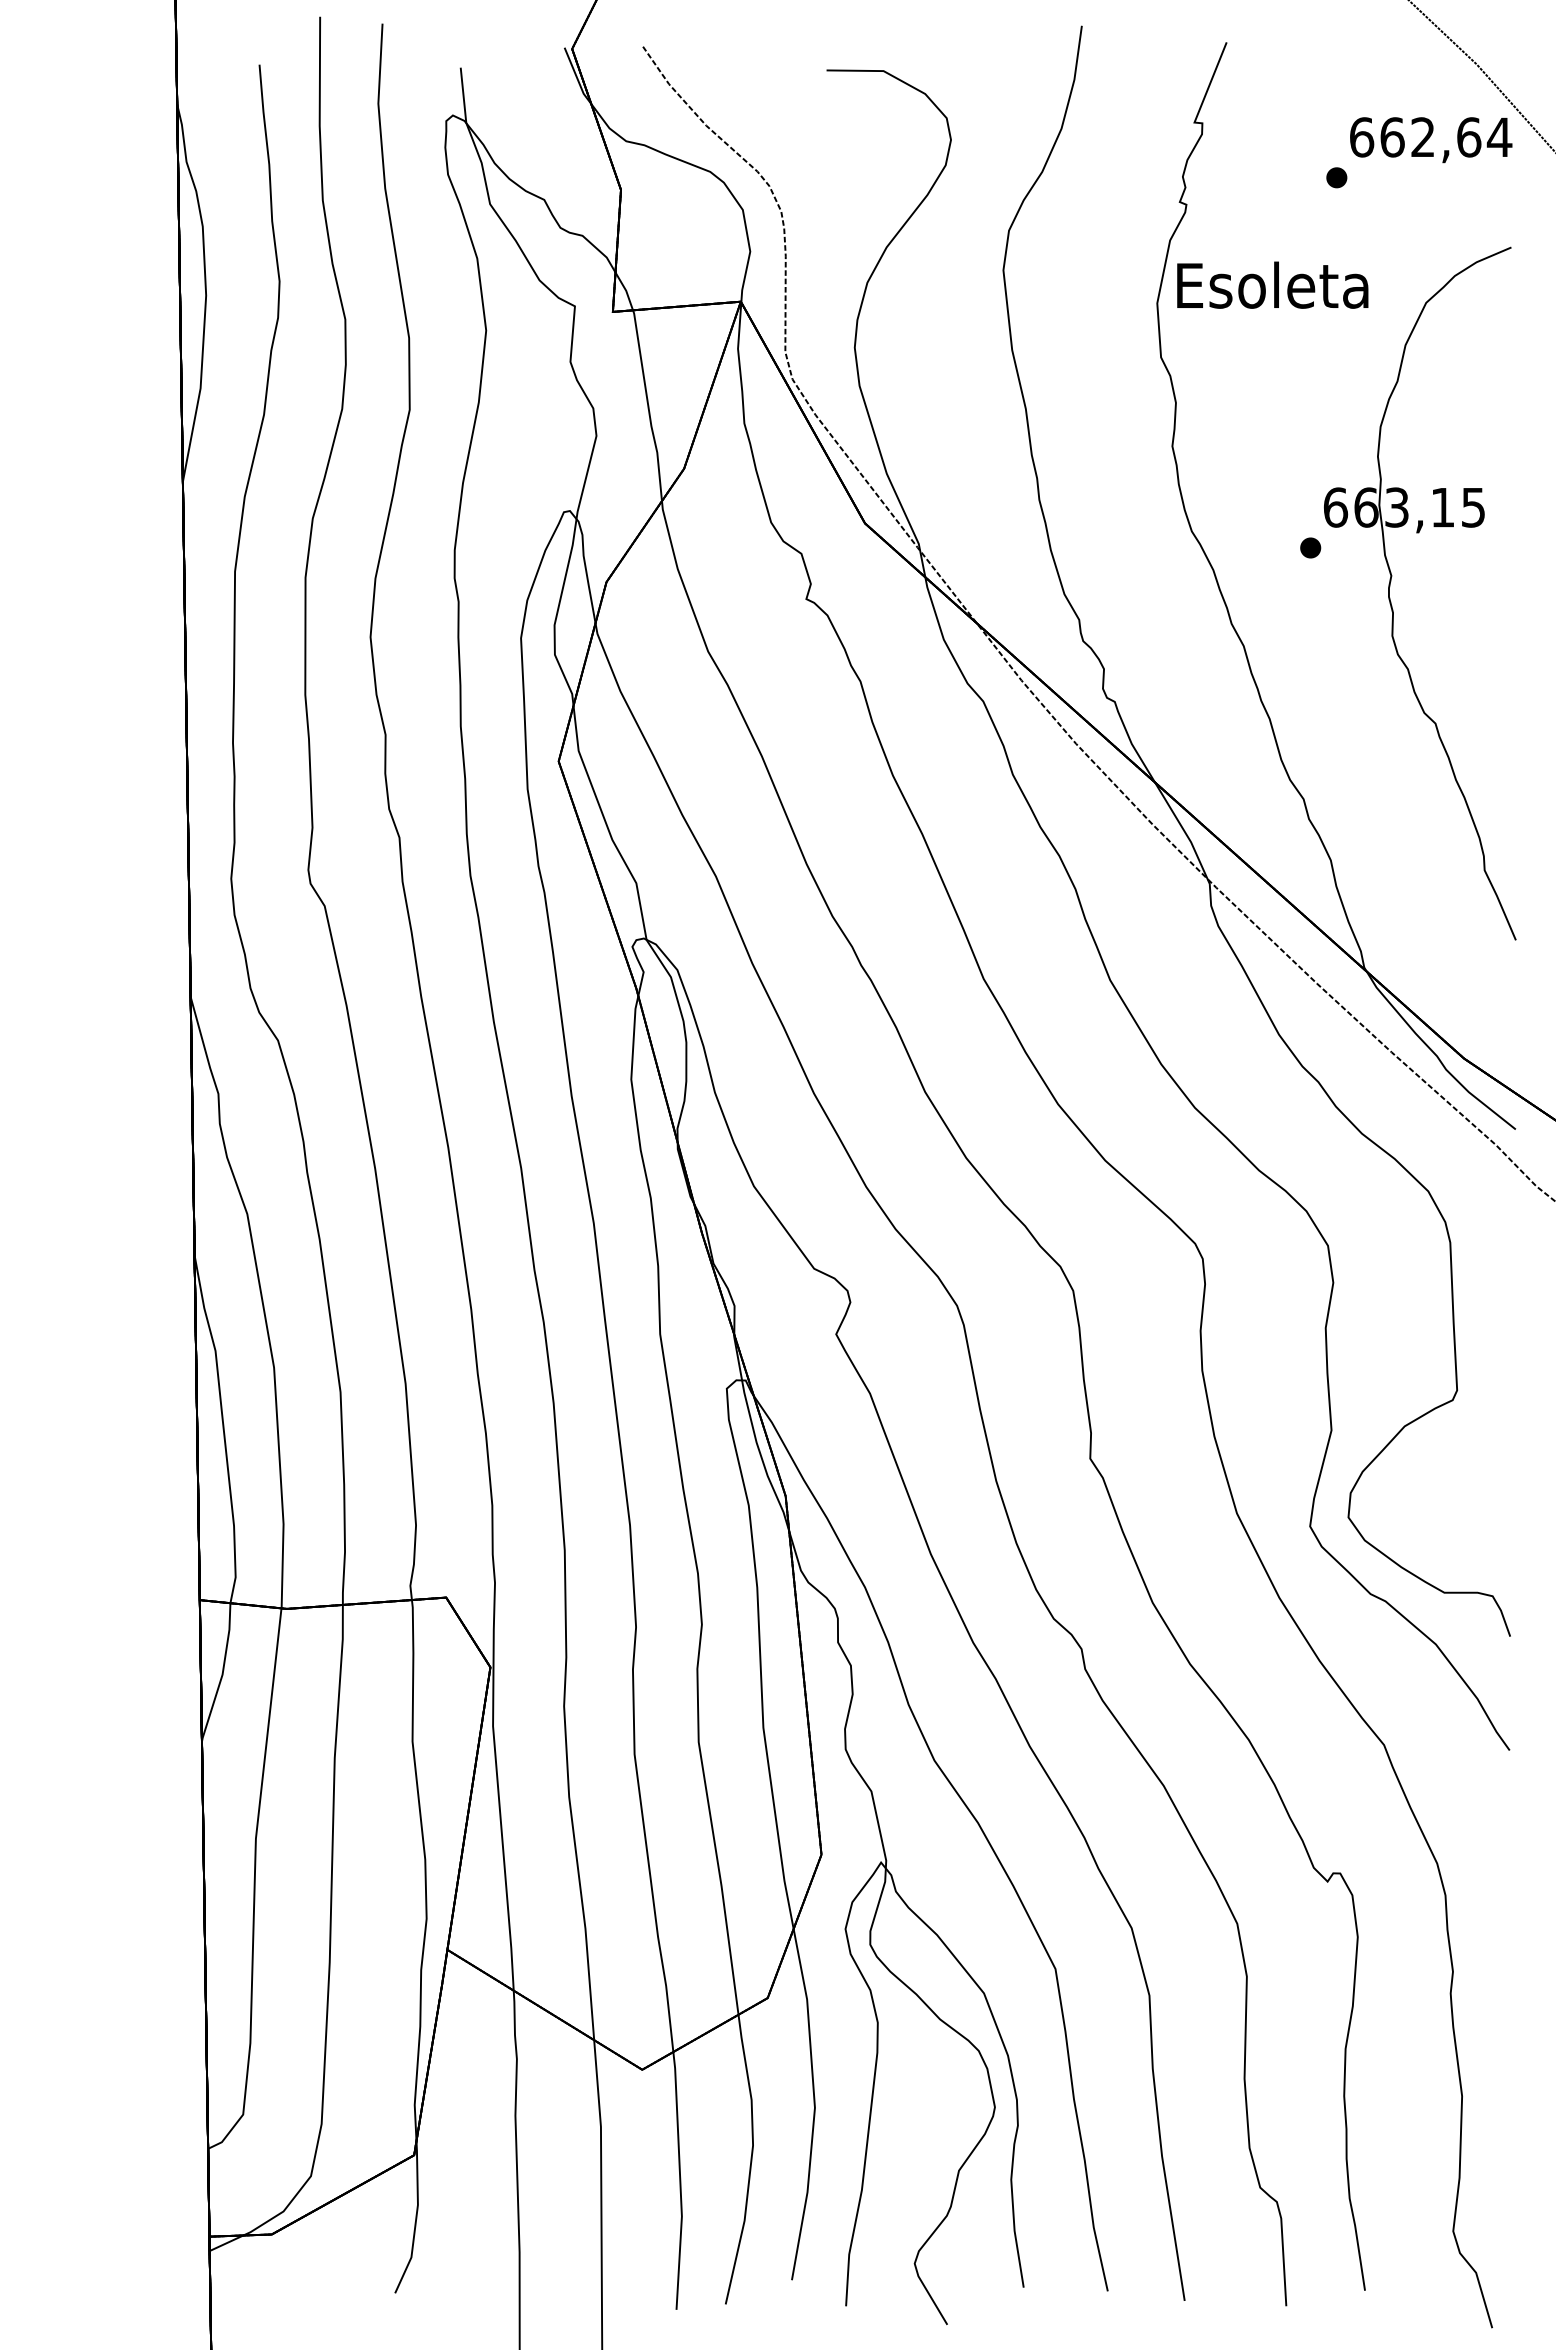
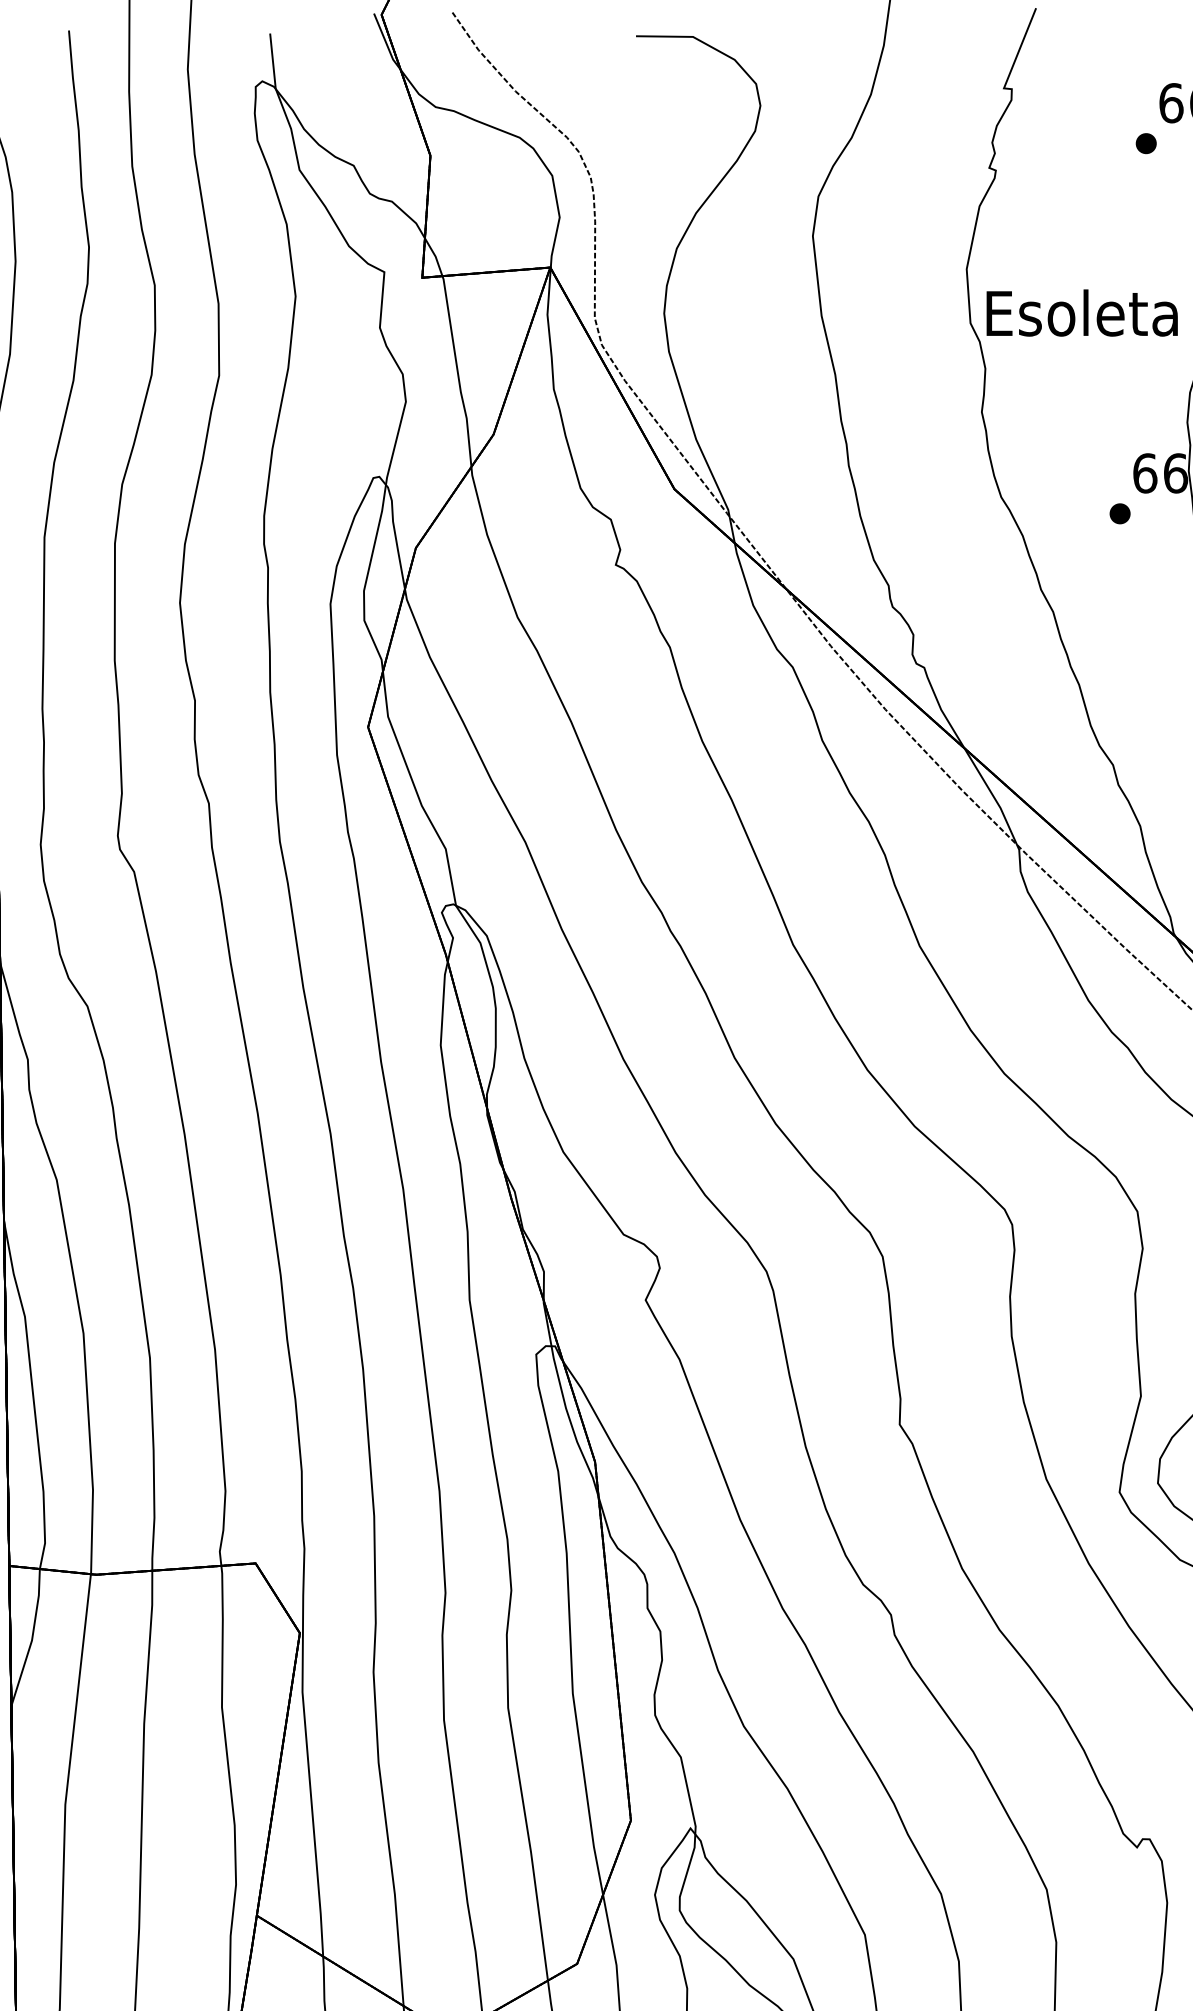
text: (1272, 284) -> (1081, 312), moved

